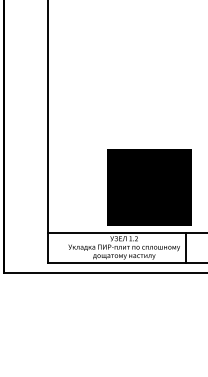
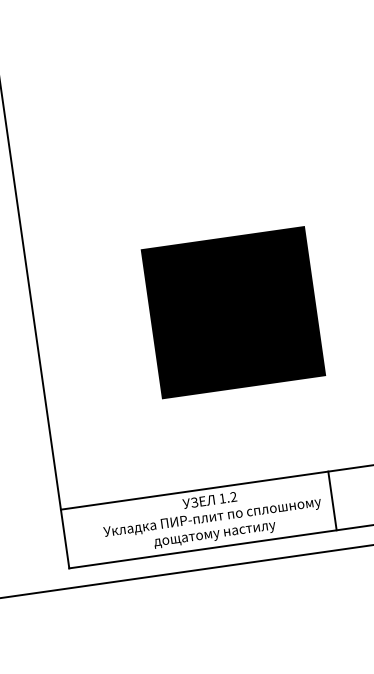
text: (149, 187) -> (233, 312), moved

